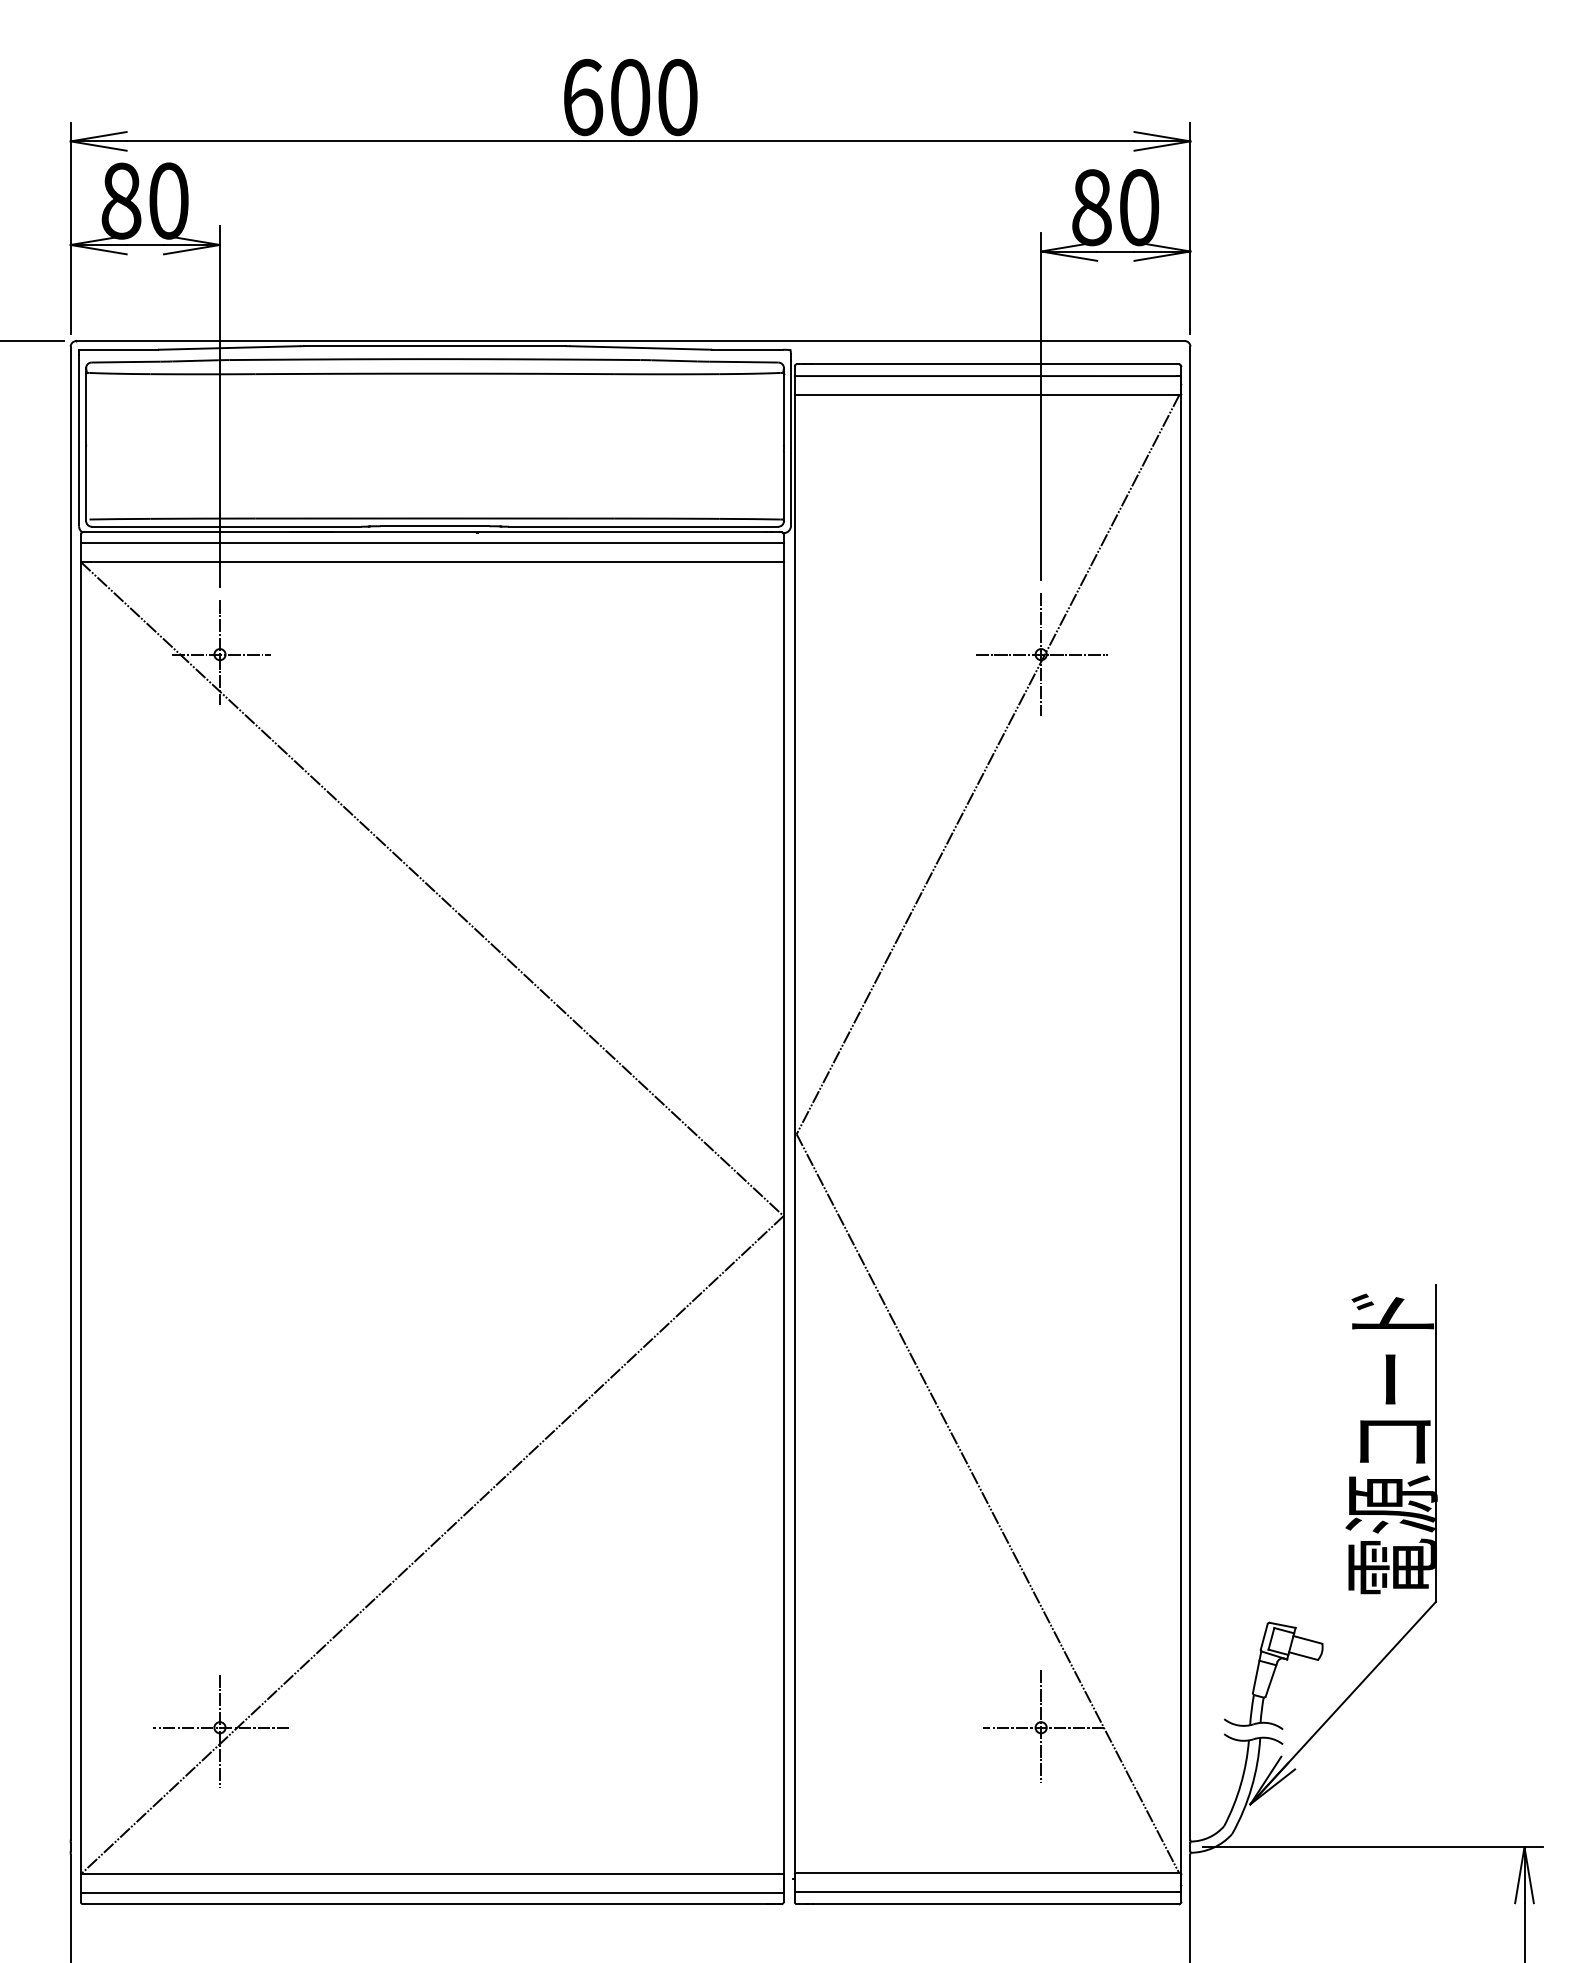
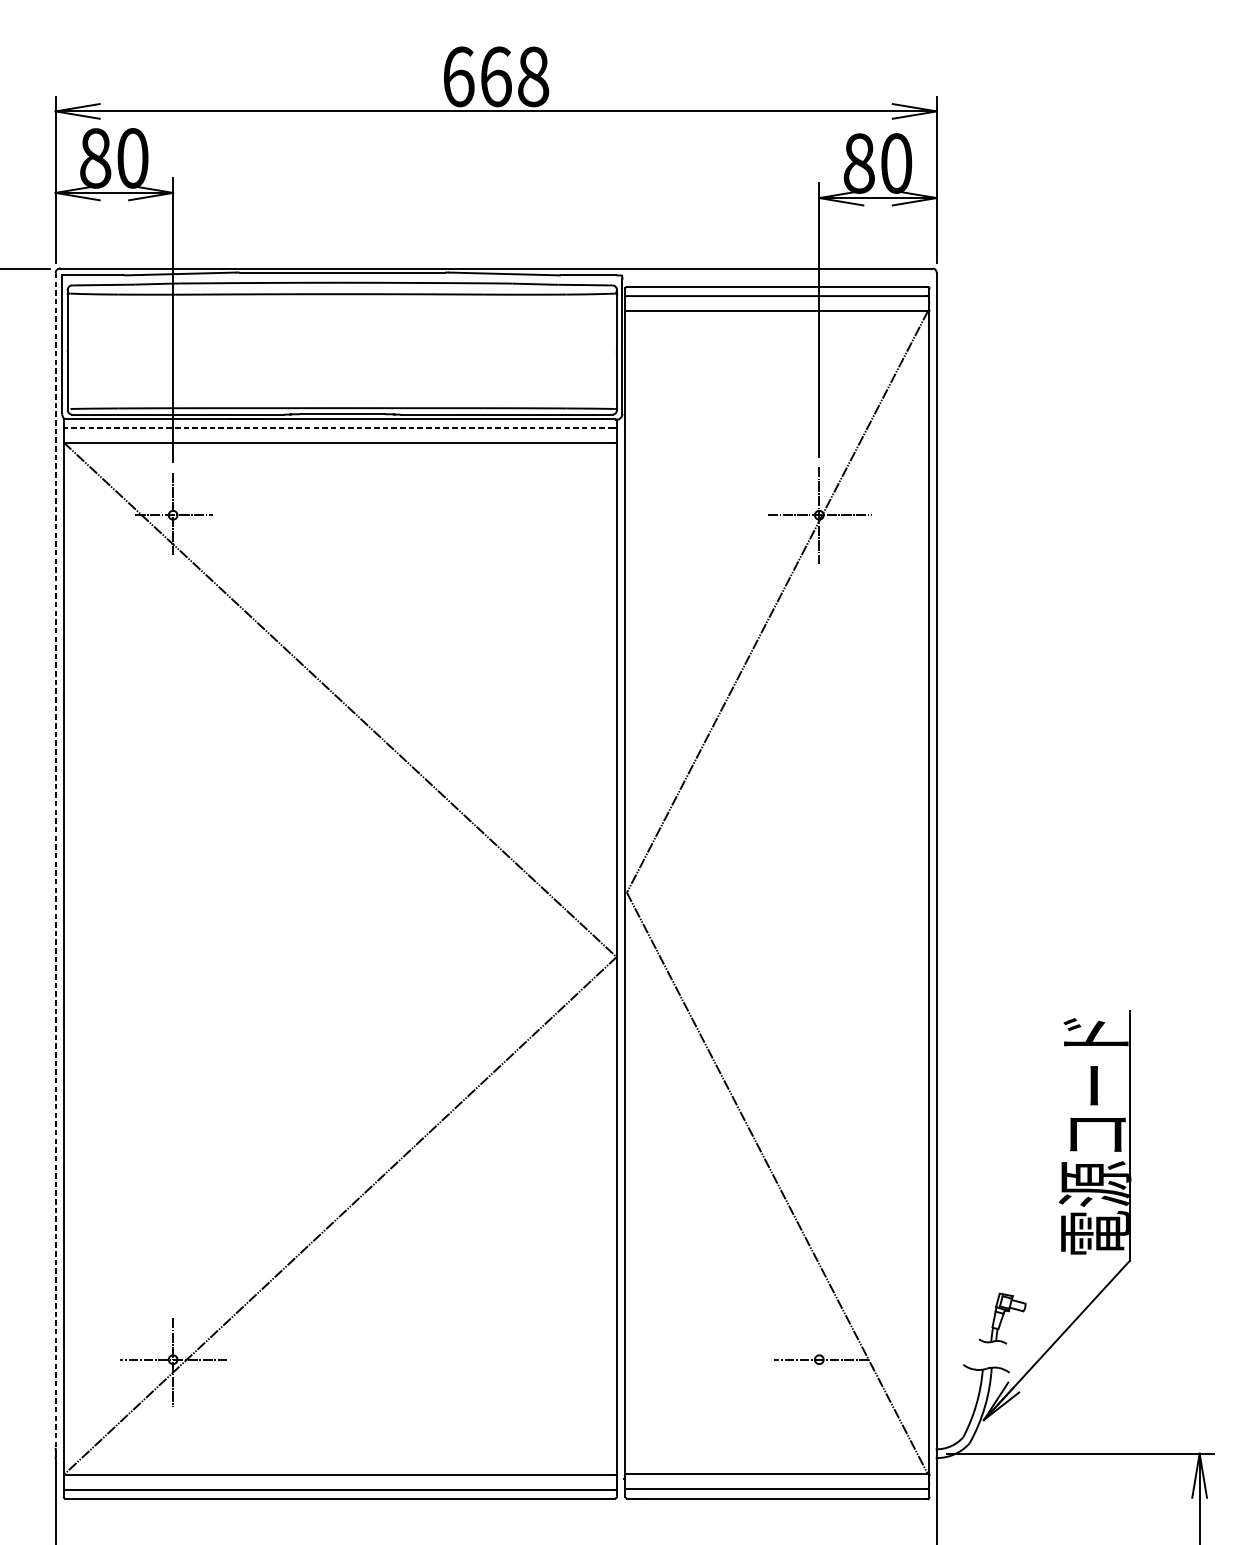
text: (654, 97) -> (515, 76), 600 -> 668
line: (431, 543) -> (339, 427), solid -> dashed
line: (70, 1093) -> (55, 860), solid -> dashed
part: (1273, 1675) -> (1002, 1318), size x0.6
line: (1041, 1725) -> (819, 1357), removed

